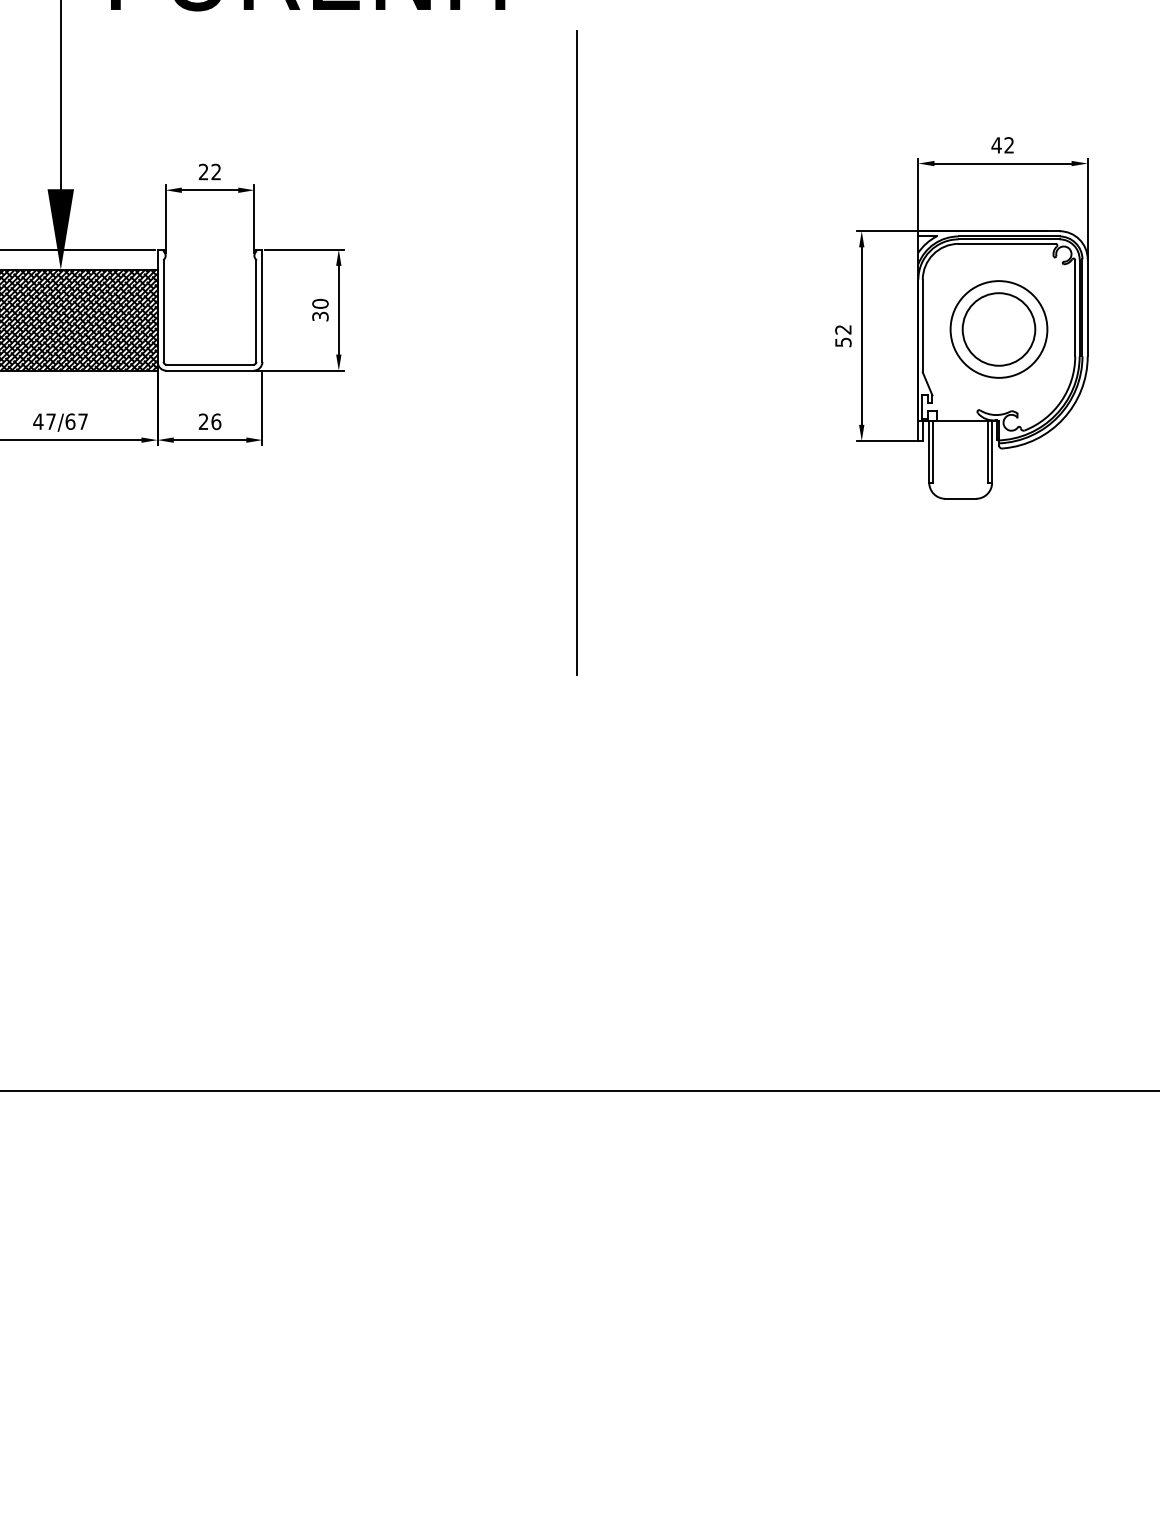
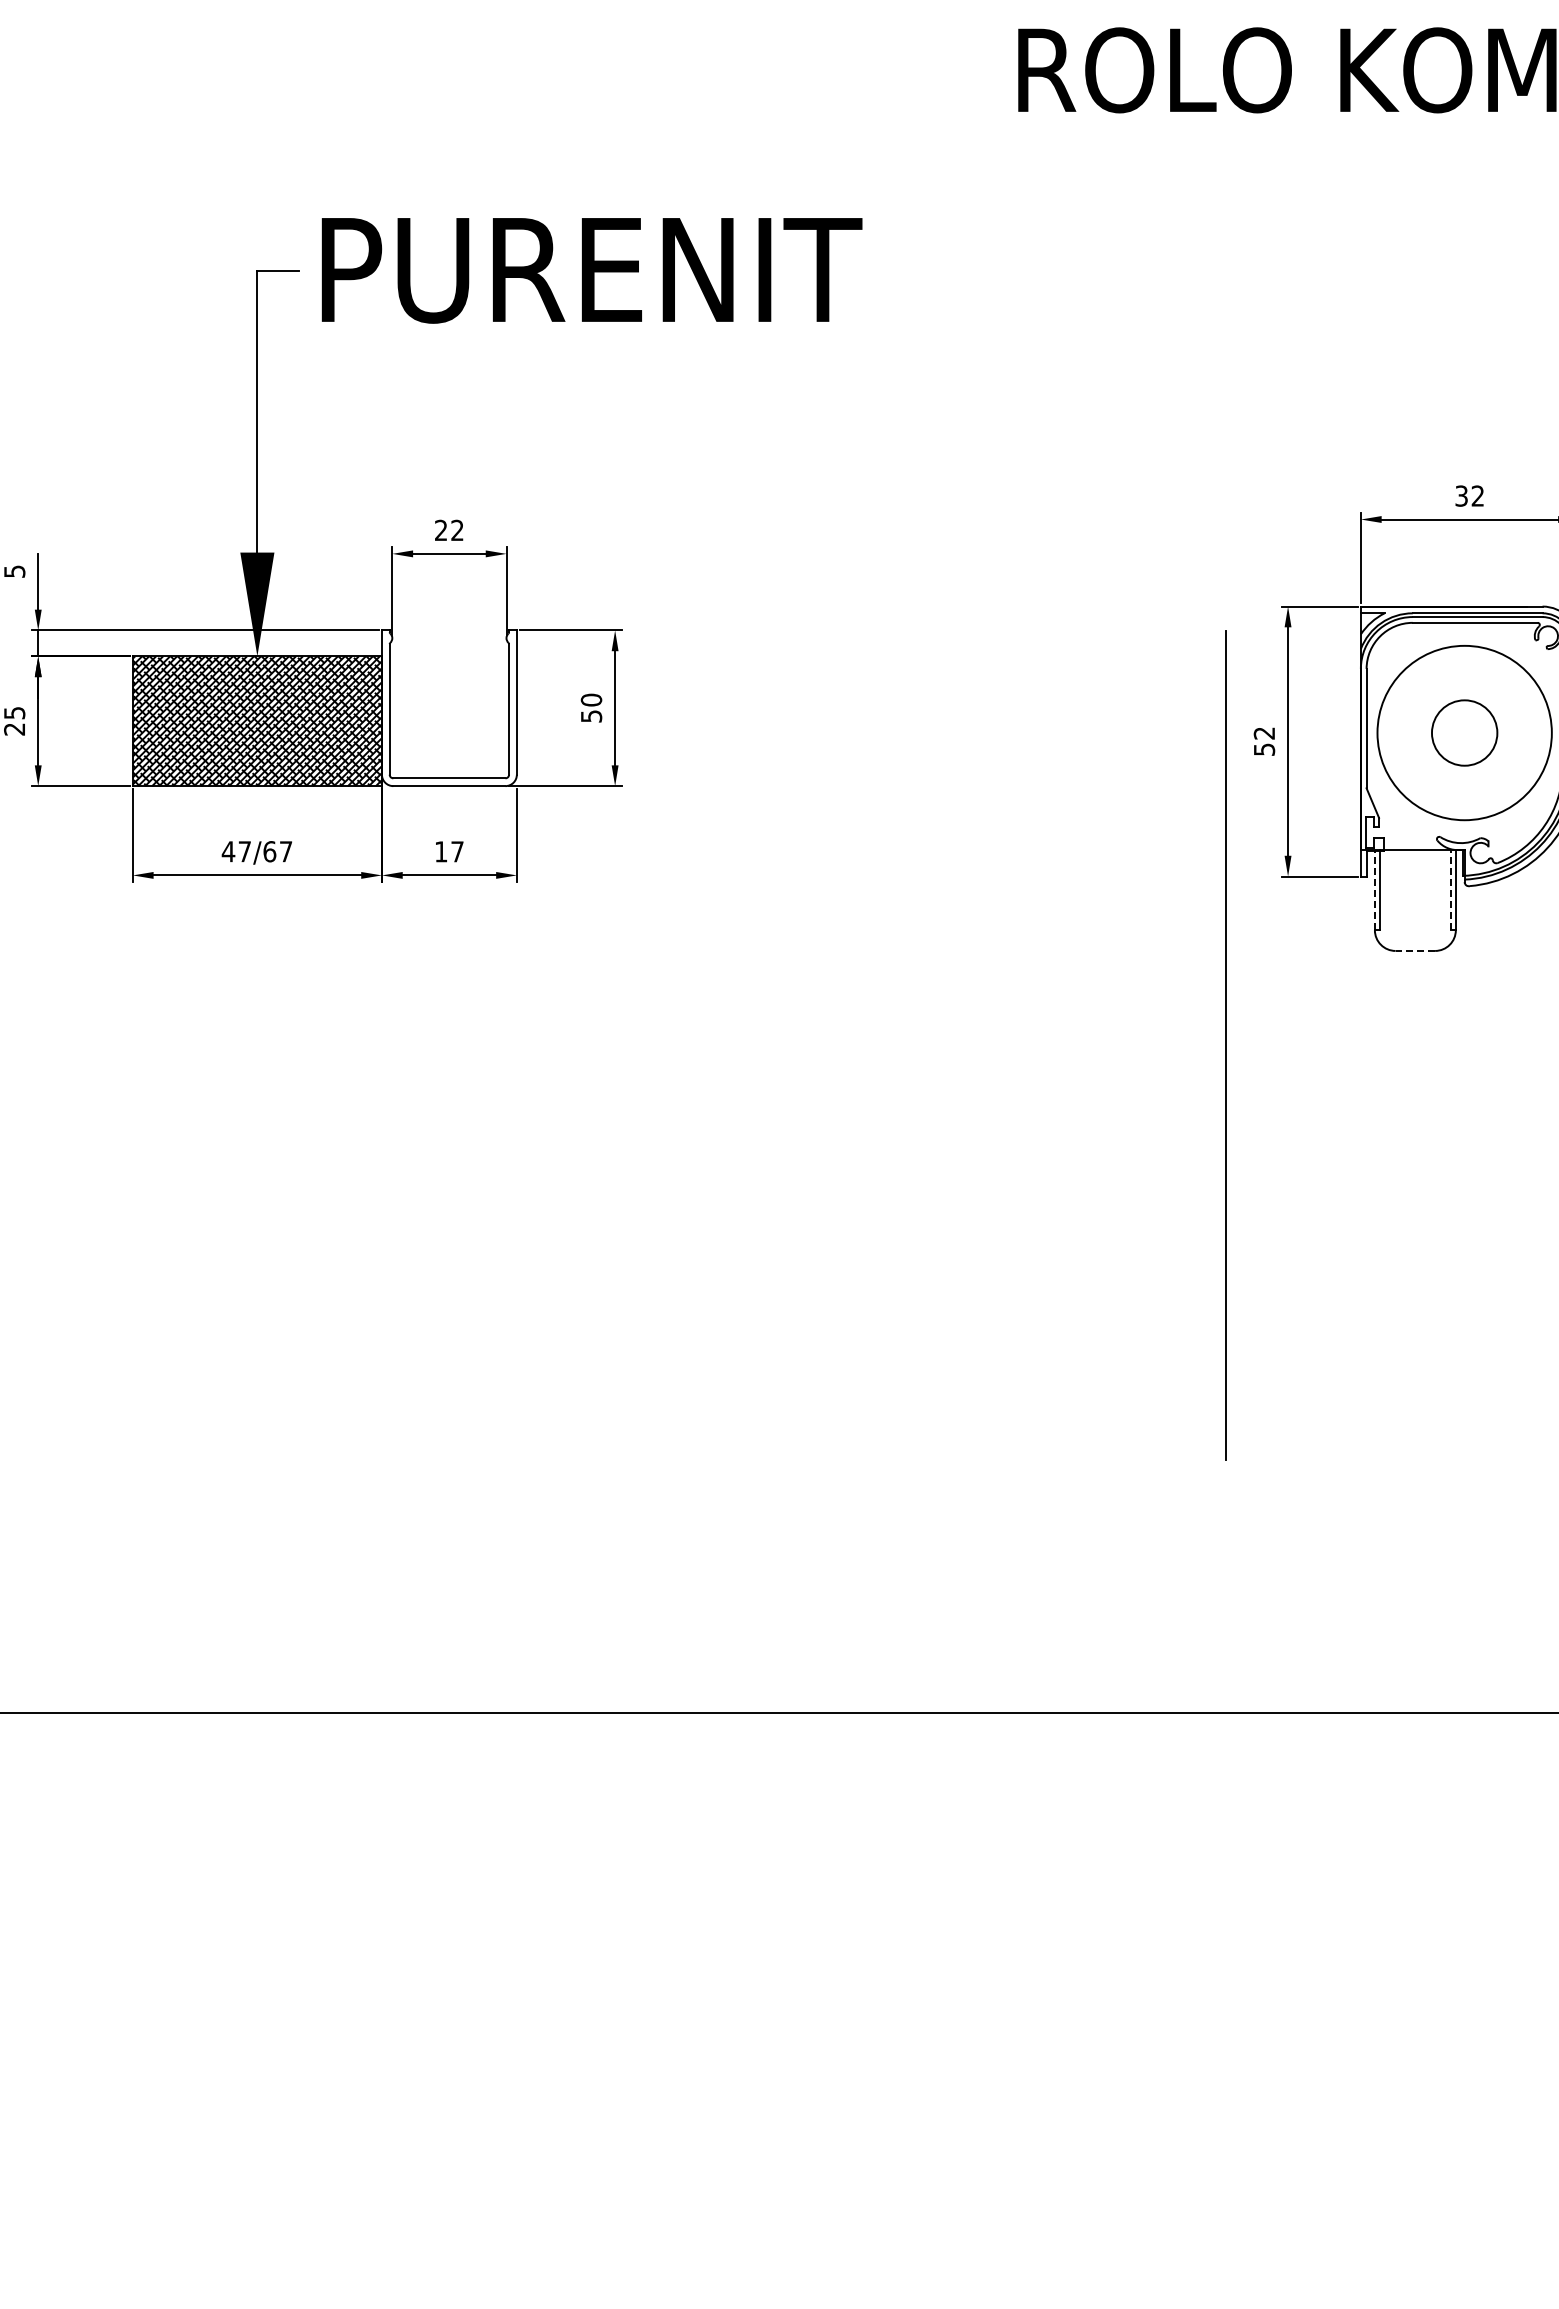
text: (996, 144) -> (1461, 495), 42 -> 32
text: (319, 315) -> (590, 715), 30 -> 50
circle: (998, 329) -> (1464, 732), size x0.7
circle: (998, 329) -> (1464, 732), size x1.4
line: (576, 353) -> (1225, 1045), moved
text: (210, 421) -> (449, 851), 26 -> 17
line: (928, 451) -> (1374, 890), solid -> dashed
line: (987, 451) -> (1450, 890), solid -> dashed
line: (960, 498) -> (1415, 950), solid -> dashed

